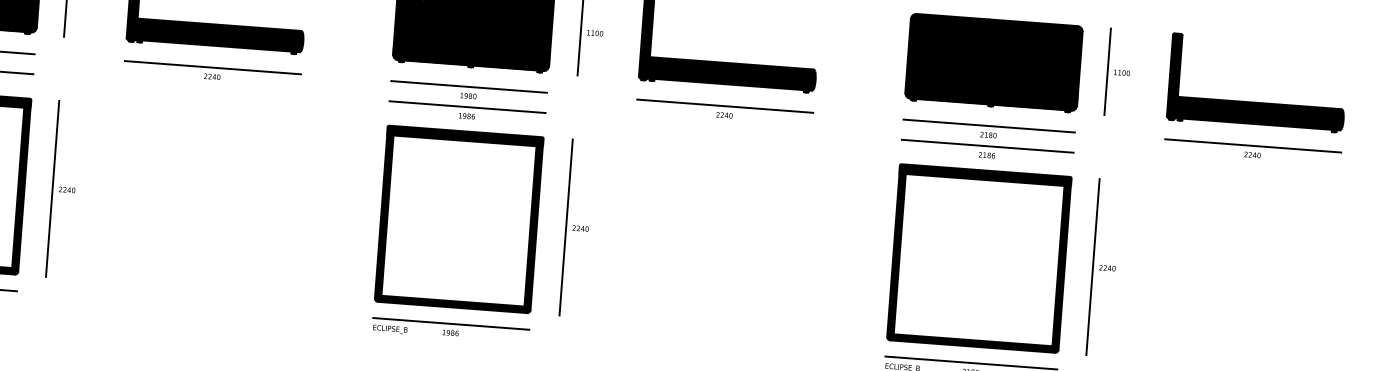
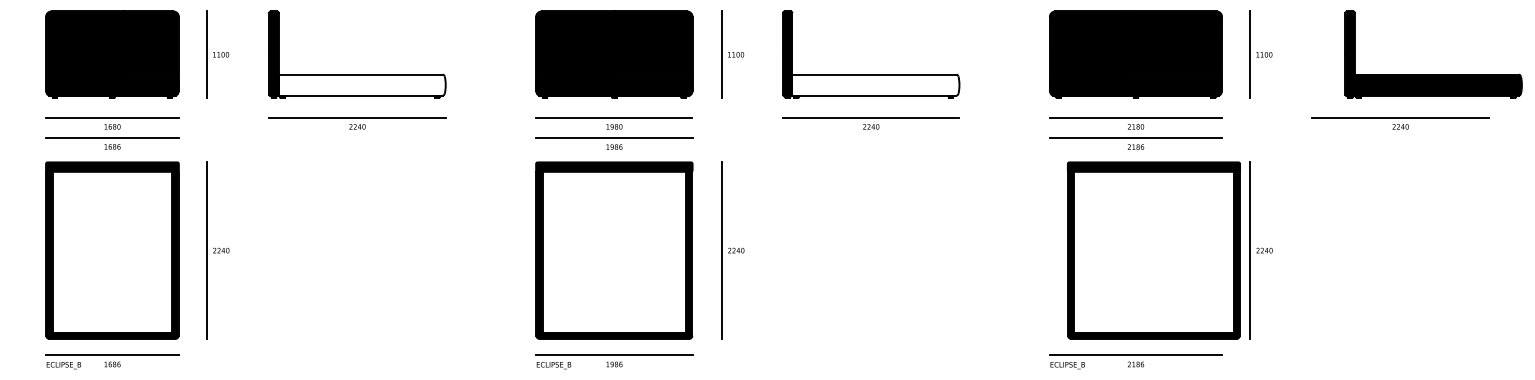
fill: (219, 34) -> (361, 84), removed
fill: (731, 73) -> (875, 84), removed
part: (1256, 102) -> (1433, 74), moved
part: (978, 258) -> (1153, 250), moved

